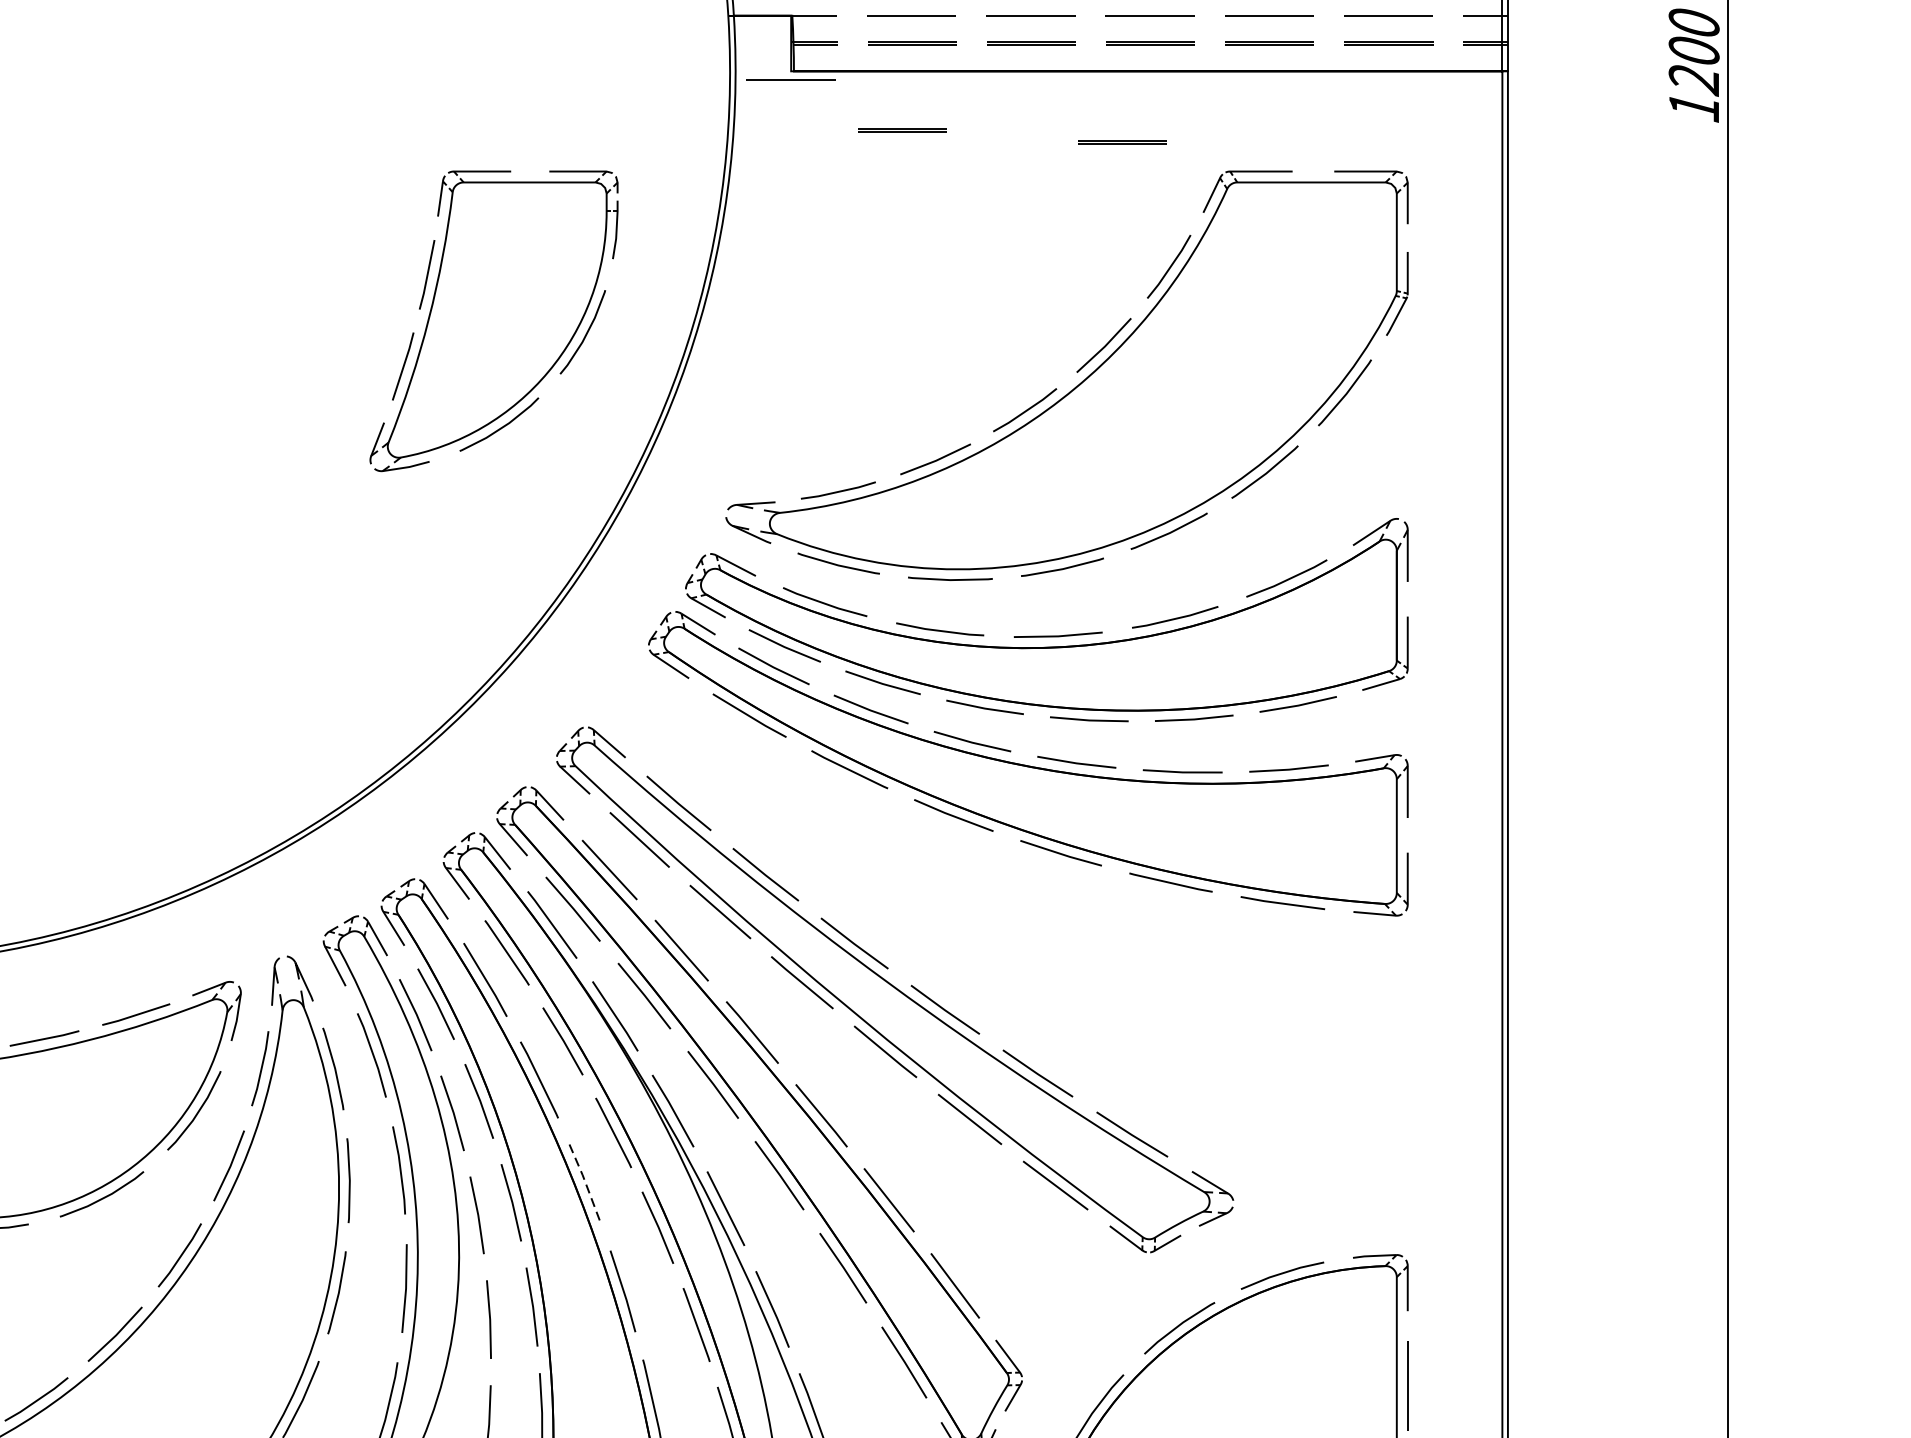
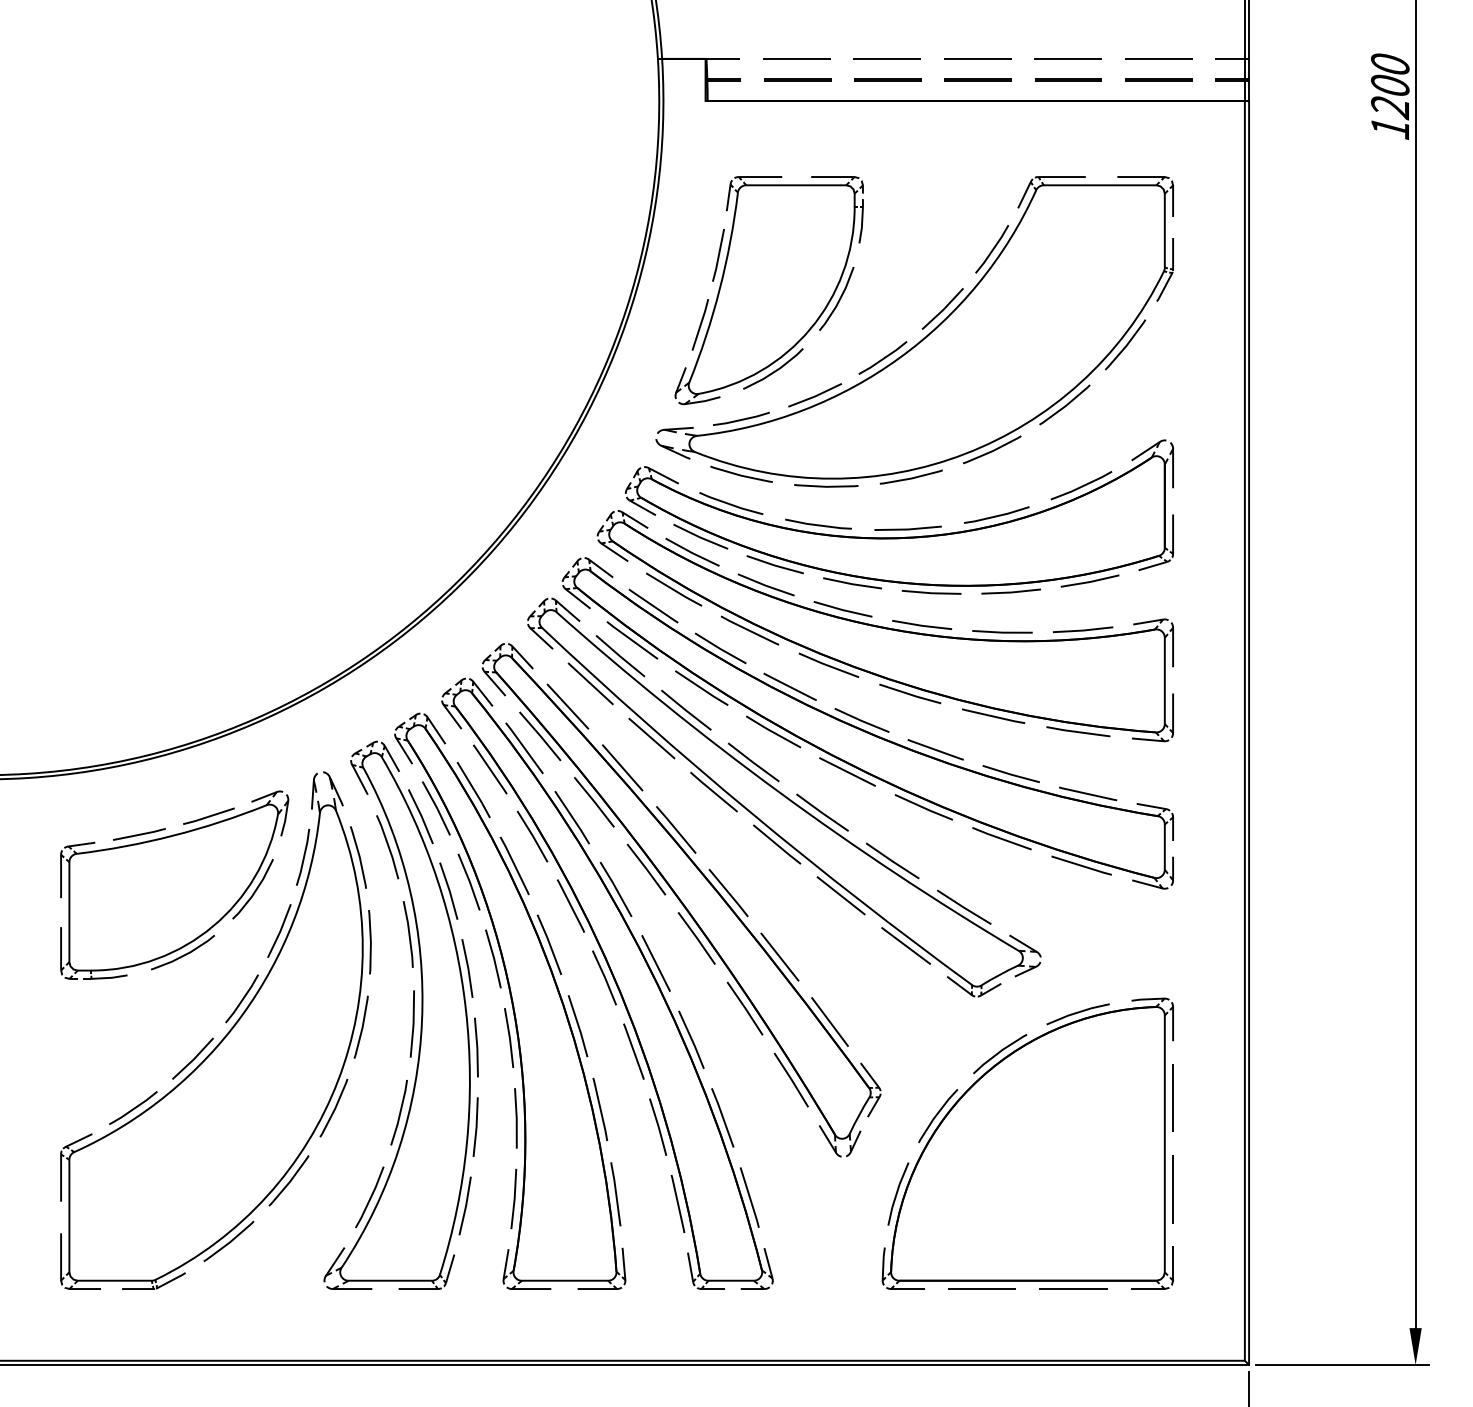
line: (789, 79) -> (704, 107), removed
line: (901, 129) -> (789, 145), removed
line: (1122, 141) -> (956, 154), removed
part: (493, 321) -> (768, 290), moved
part: (1004, 892) -> (867, 723), added
line: (585, 1183) -> (549, 944), dashed -> solid

